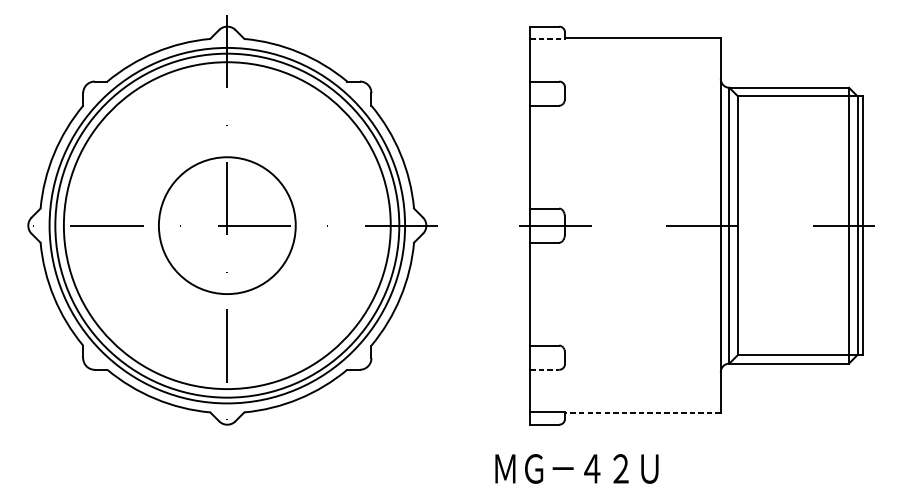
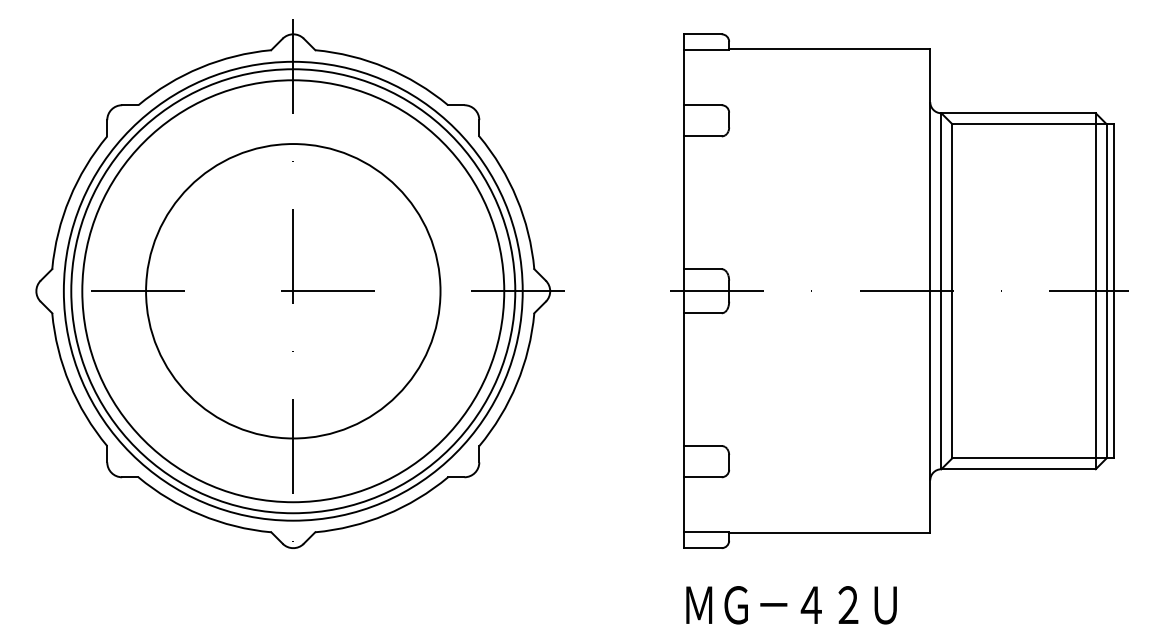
line: (548, 39) -> (707, 50), dashed -> solid
circle: (227, 225) -> (293, 291), size x1.67
line: (545, 369) -> (703, 477), dashed -> solid
line: (642, 413) -> (829, 533), dashed -> solid
text: (576, 469) -> (791, 605), moved

